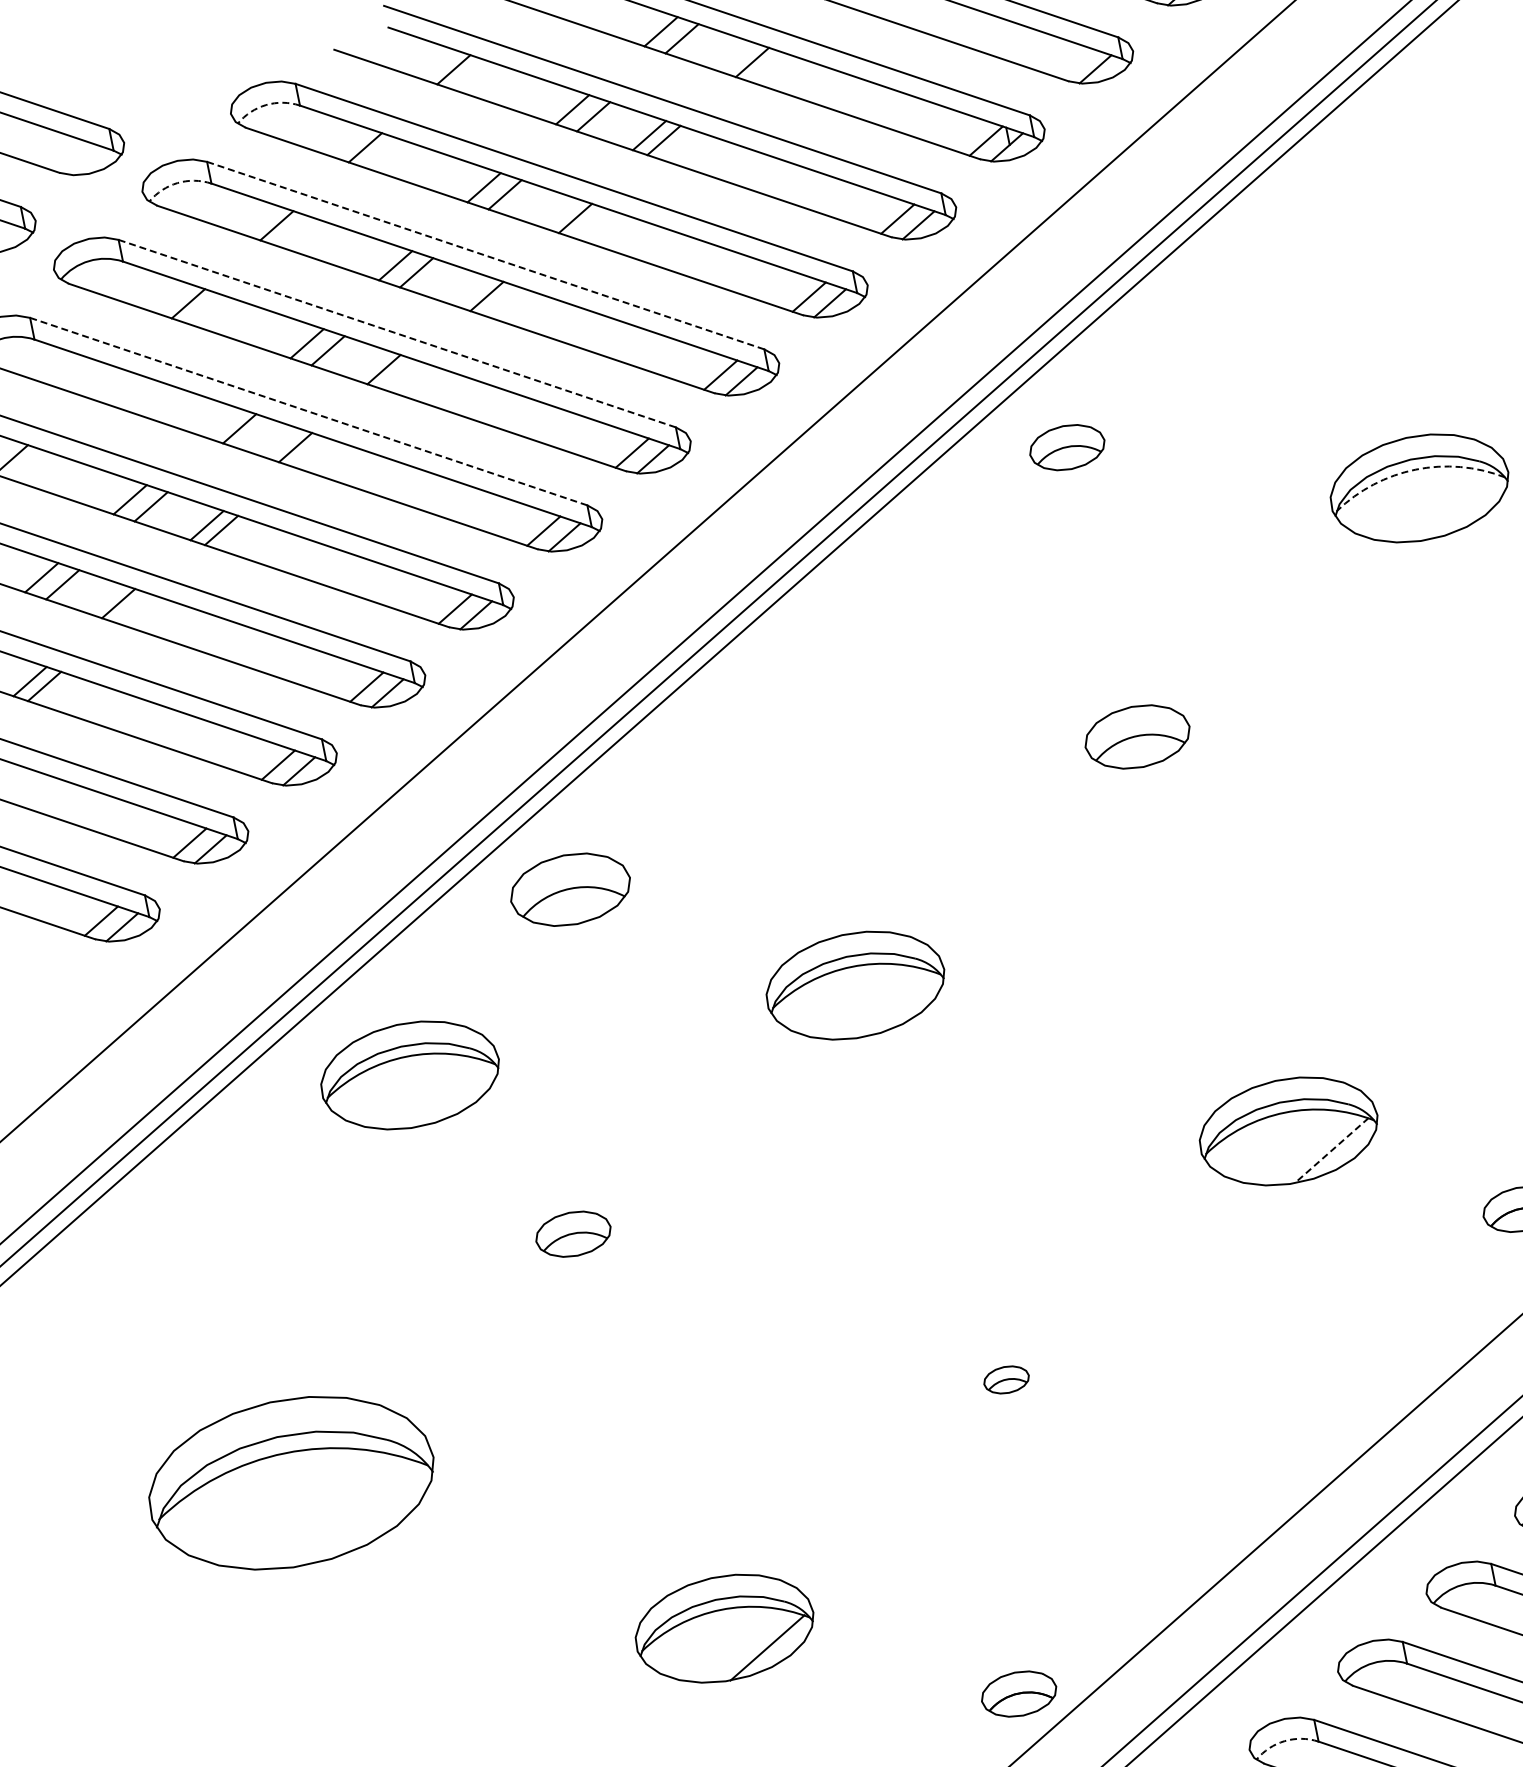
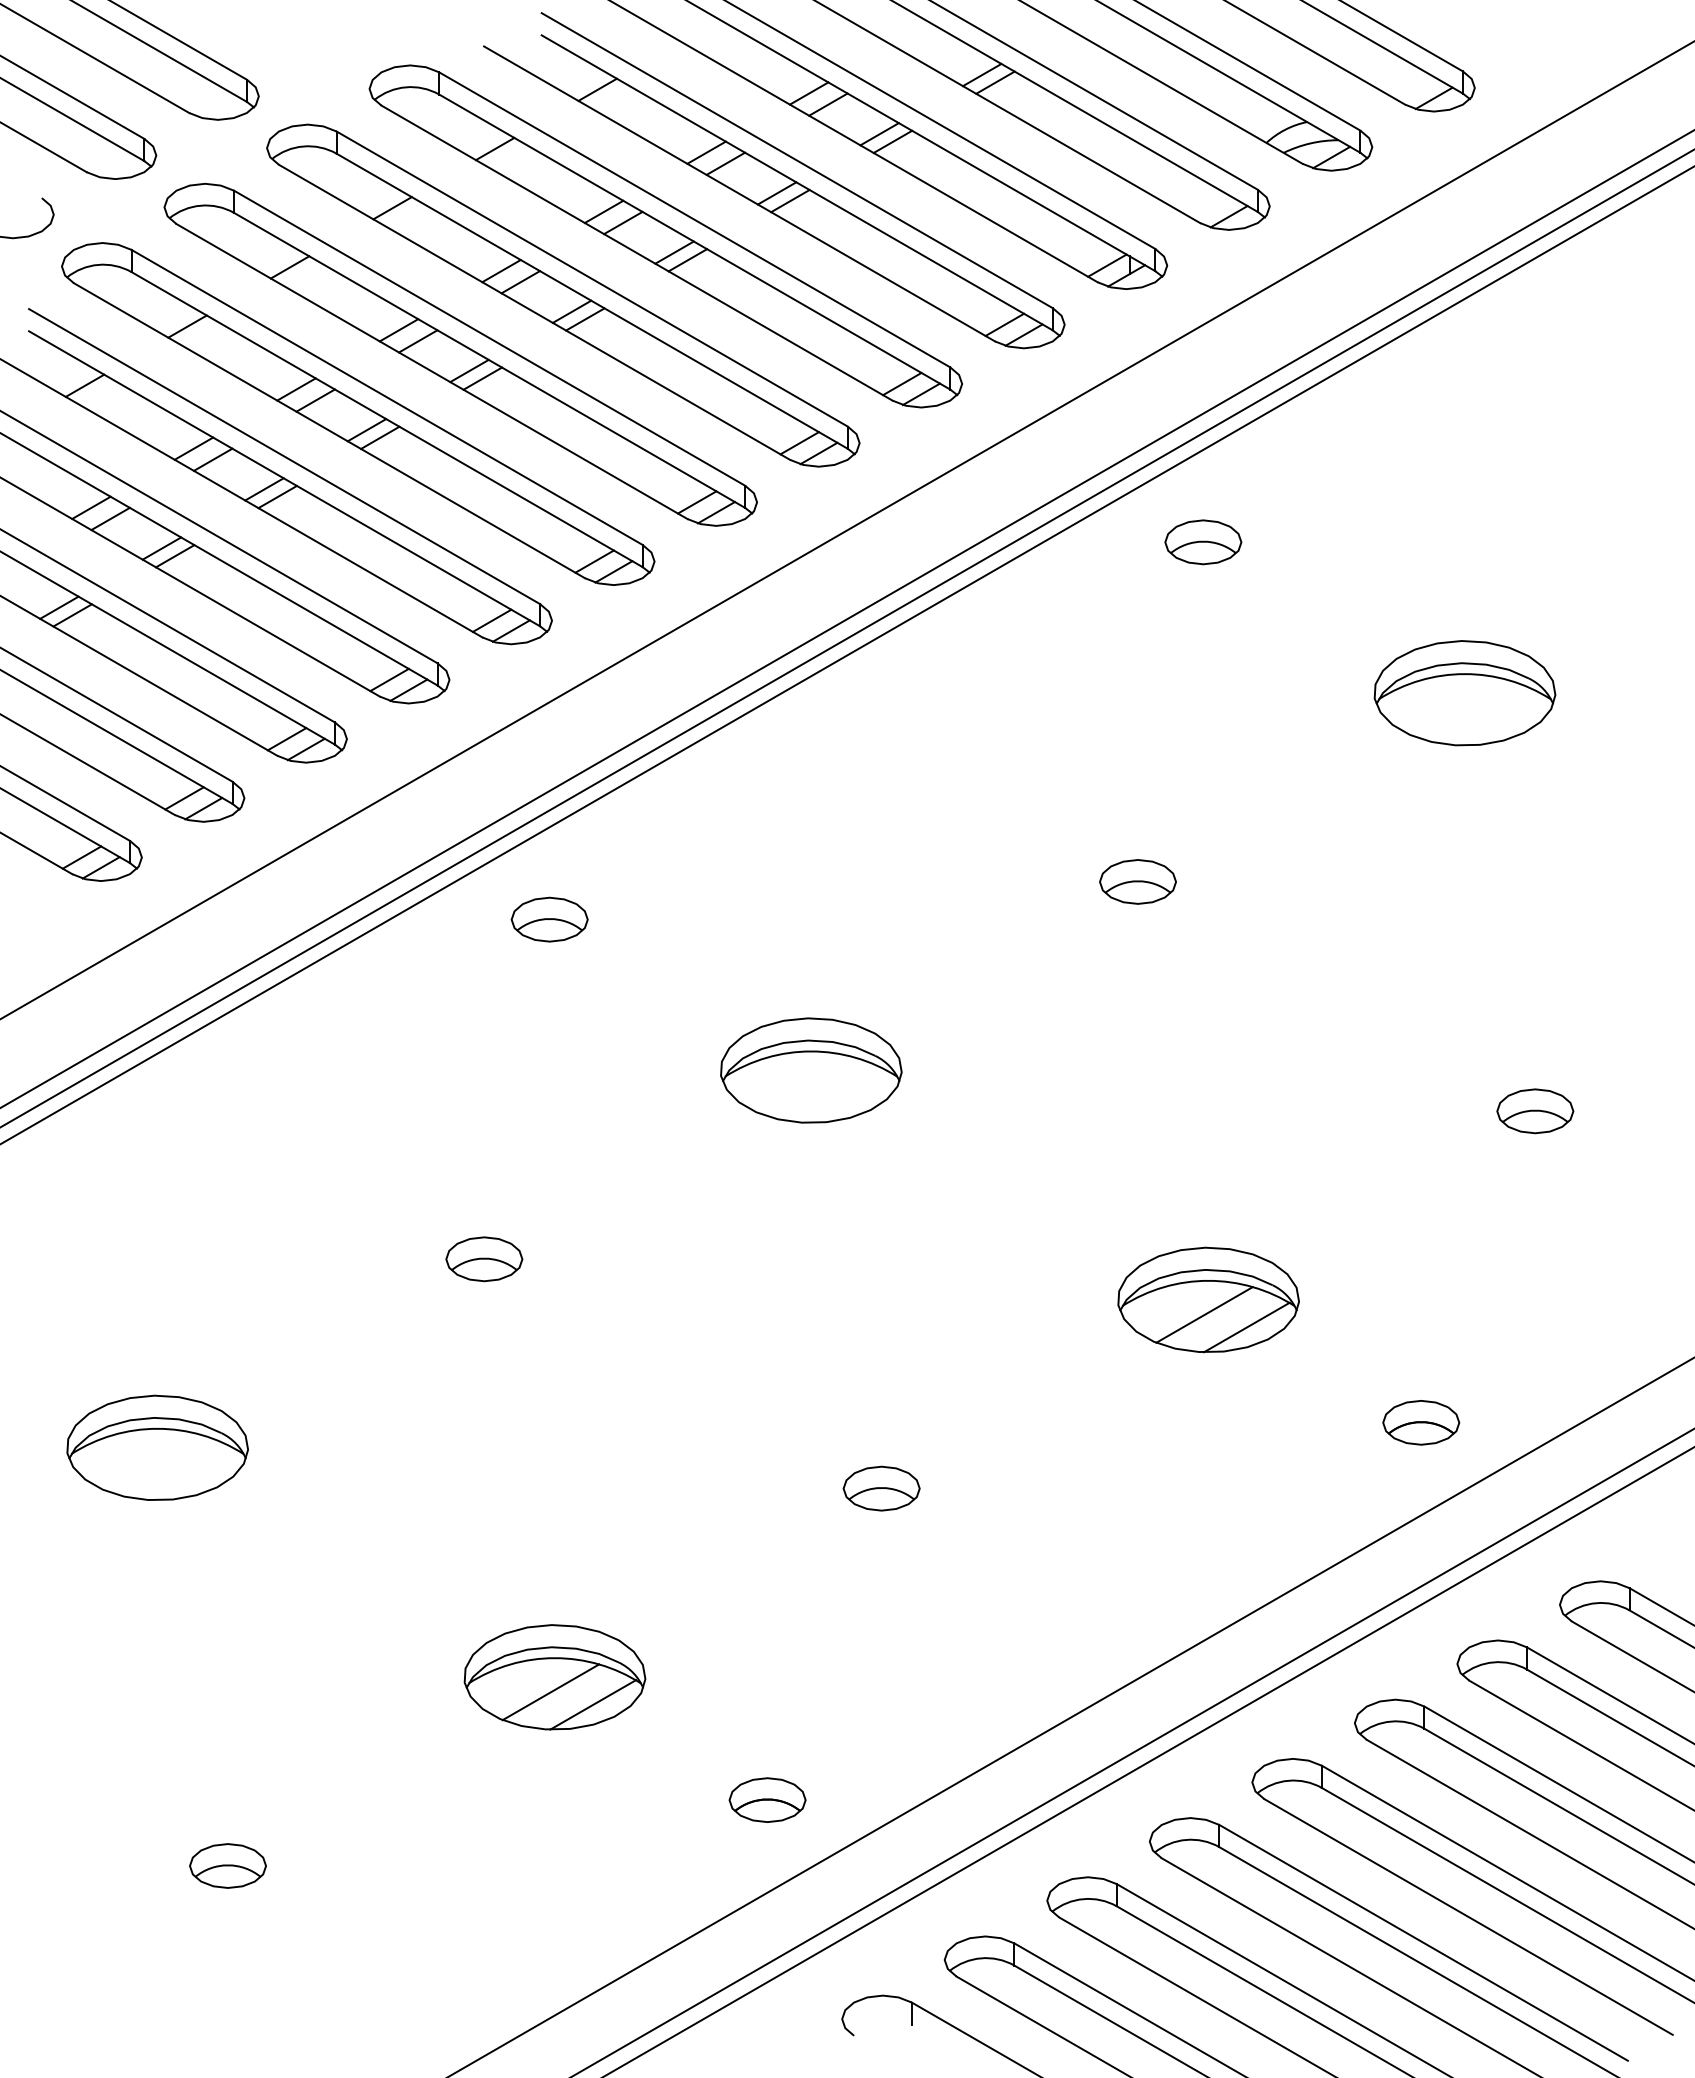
line: (737, 57) -> (879, 134), added
arc: (265, 105) -> (405, 87), dashed -> solid
arc: (177, 183) -> (303, 146), dashed -> solid
line: (560, 213) -> (674, 252), added
line: (484, 255) -> (591, 278), dashed -> solid
line: (471, 291) -> (571, 311), added
line: (396, 332) -> (489, 337), dashed -> solid
line: (398, 374) -> (482, 378), added
line: (99, 381) -> (187, 326), added
line: (308, 411) -> (386, 397), dashed -> solid
line: (218, 421) -> (296, 389), added
part: (1067, 447) -> (1203, 542), moved
line: (310, 452) -> (380, 437), added
arc: (1415, 470) -> (1464, 674), dashed -> solid
line: (132, 608) -> (174, 556), added
part: (1136, 736) -> (1137, 881), size x0.71
part: (570, 889) -> (549, 919), size x0.62
part: (410, 1075) -> (355, 1070), removed
line: (1287, 1146) -> (1204, 1314), added
line: (1331, 1150) -> (1246, 1327), dashed -> solid
part: (1006, 1379) -> (881, 1488), size x1.67
part: (291, 1482) -> (157, 1447), size x0.62
line: (723, 1644) -> (550, 1692), added
part: (1018, 1693) -> (767, 1799), moved
arc: (1284, 1741) -> (1083, 1899), dashed -> solid

